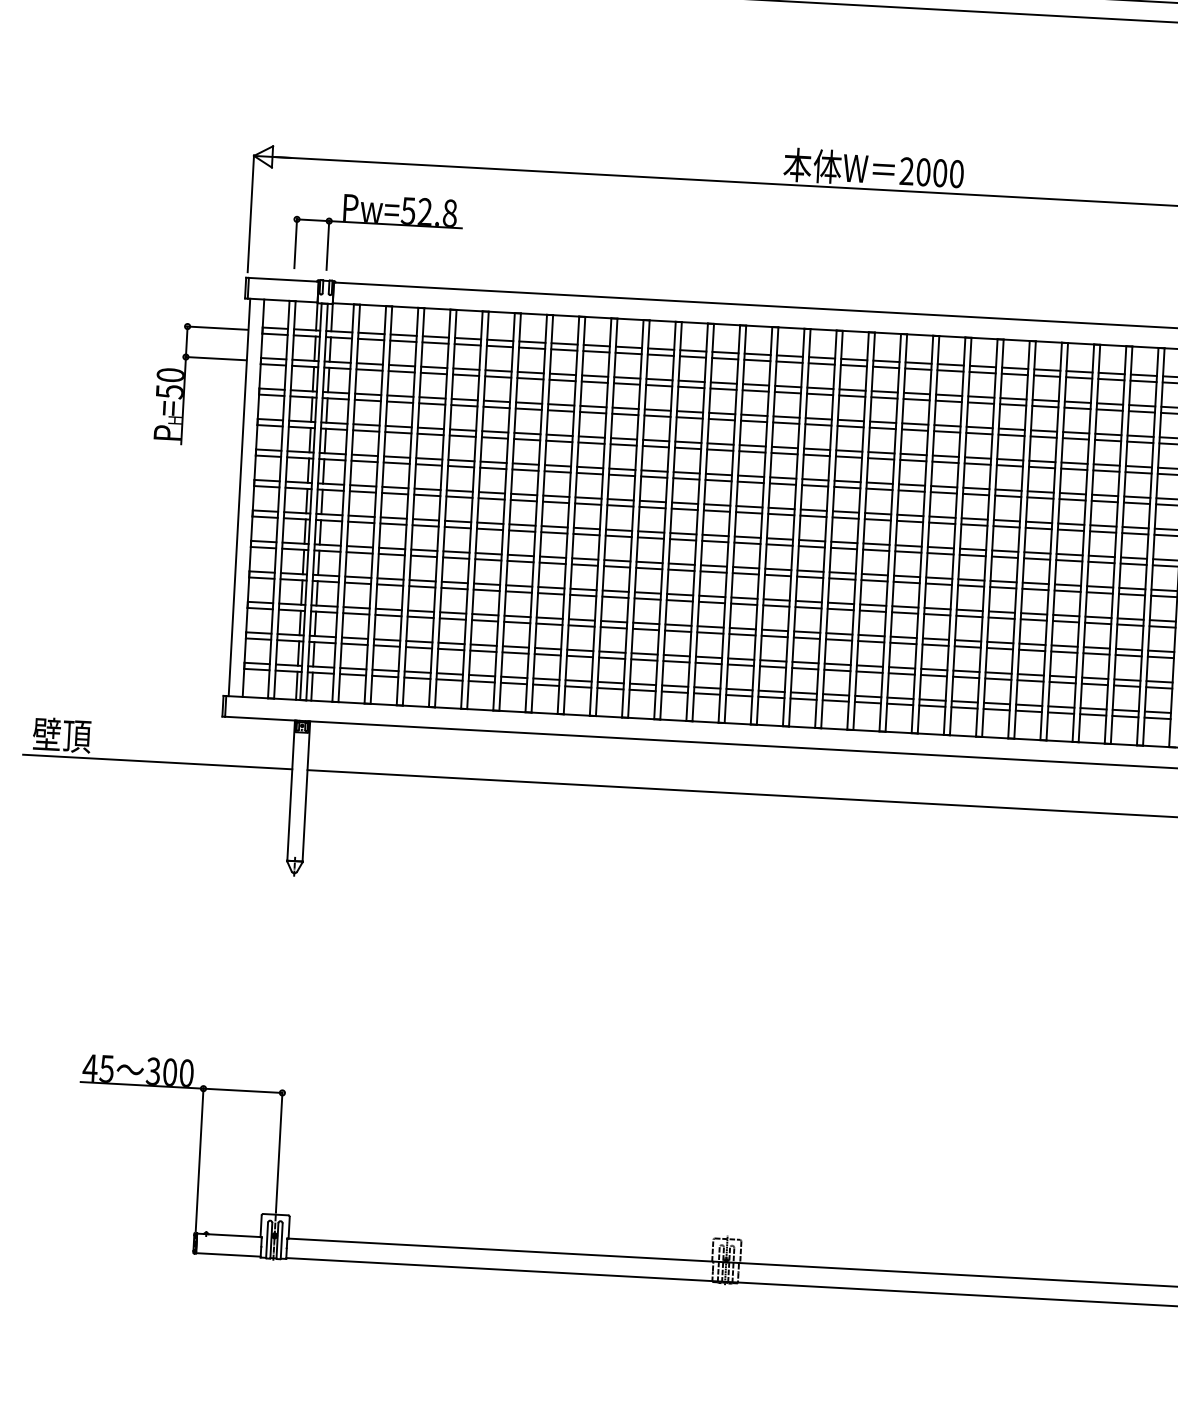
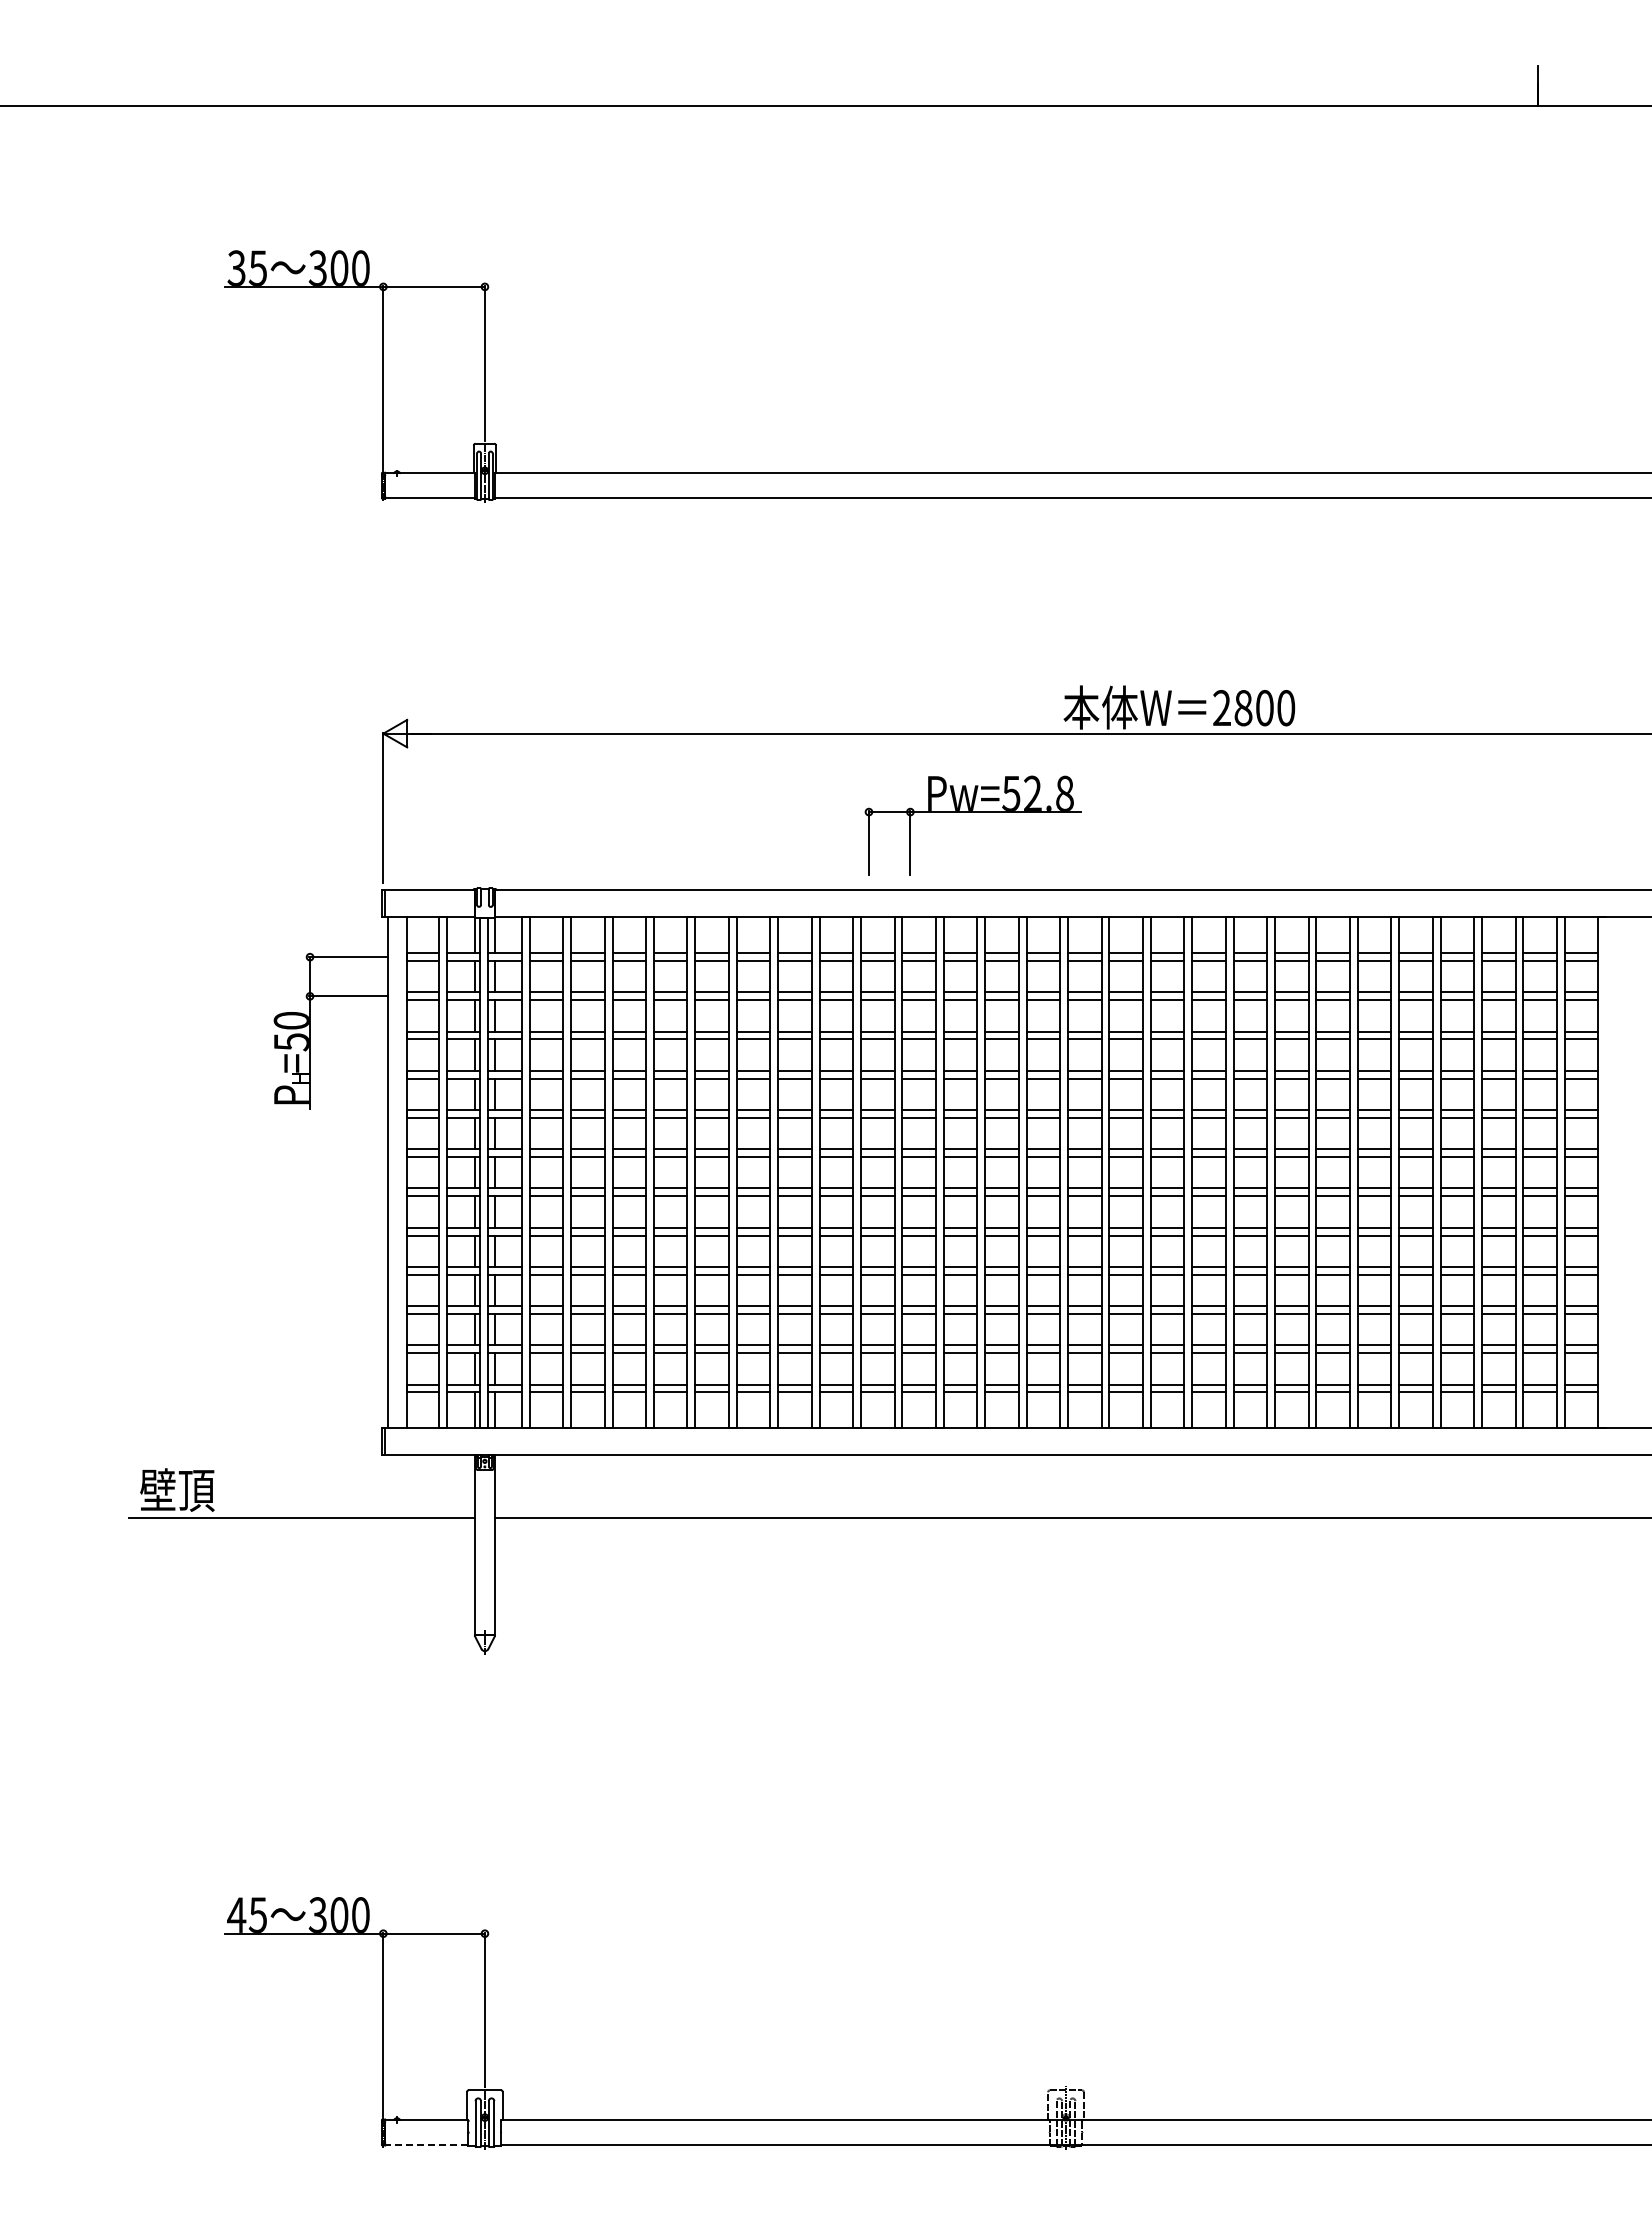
text: (923, 172) -> (1243, 708), 2000 -> 2800
part: (377, 224) -> (972, 812), moved
line: (228, 1255) -> (426, 2145), solid -> dashed

